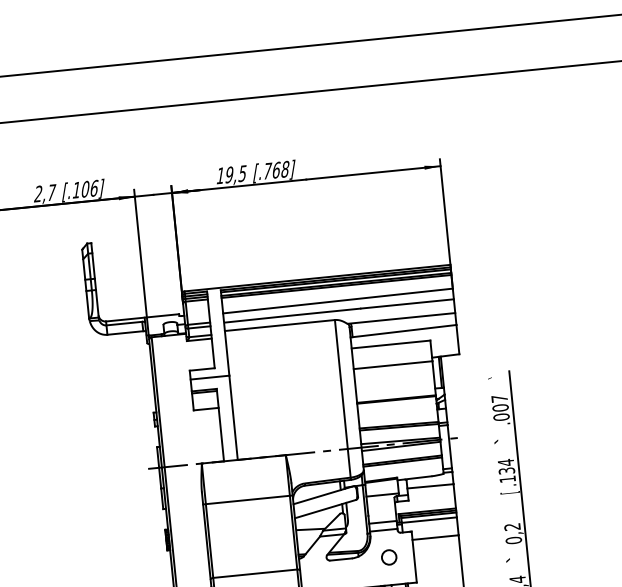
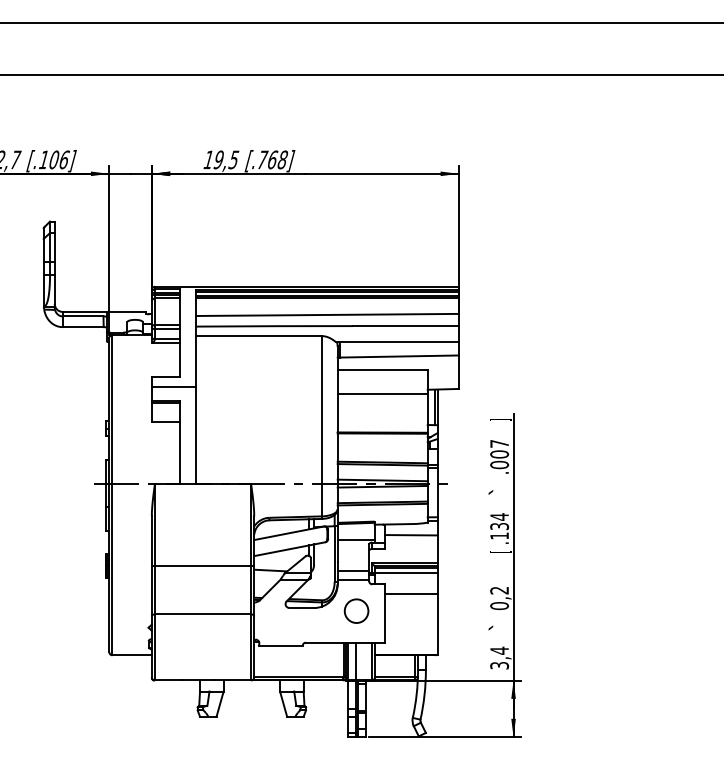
text: (497, 377) -> (499, 419), ` -> ]
line: (247, 500) -> (202, 566), moved
circle: (389, 556) -> (356, 610), size x1.43

